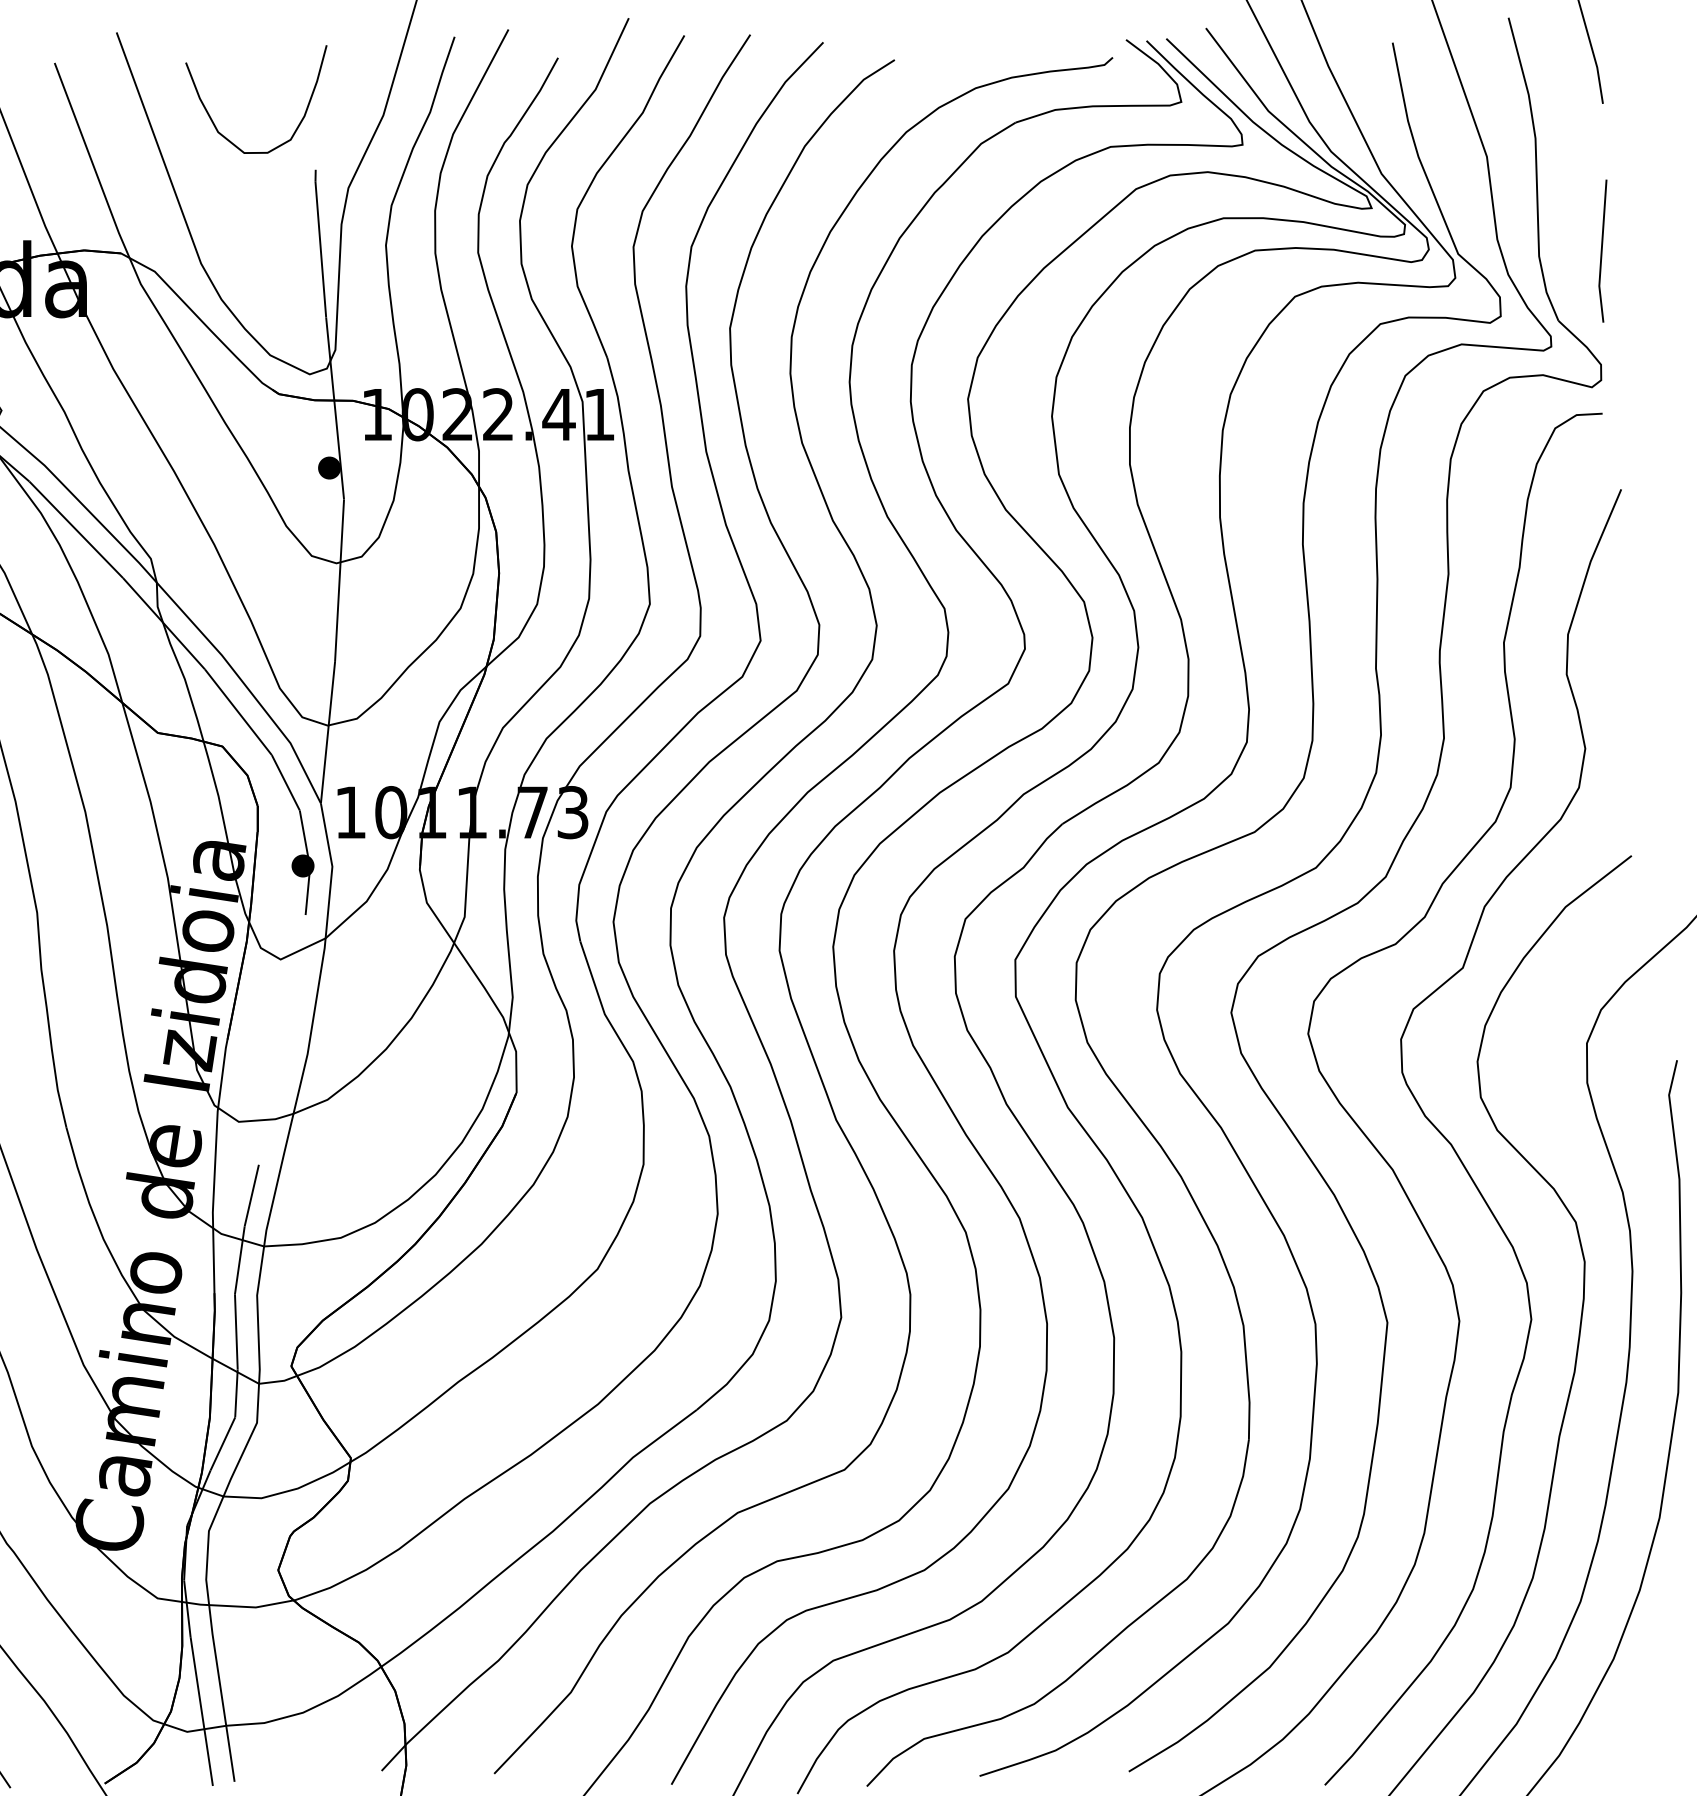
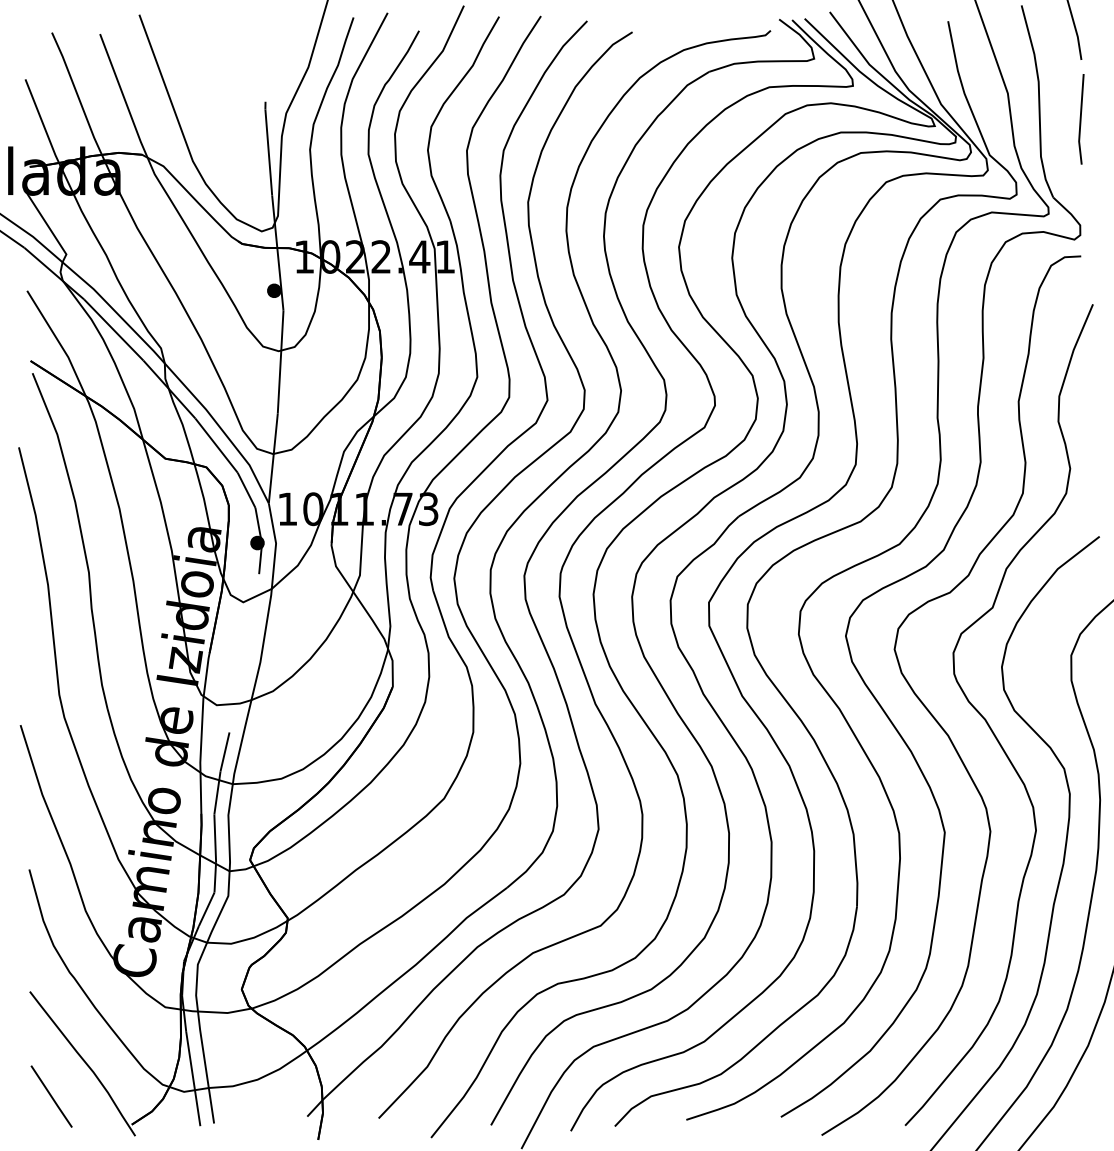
curve: (214, 122) -> (201, 71), removed
line: (1603, 251) -> (1081, 119), moved

